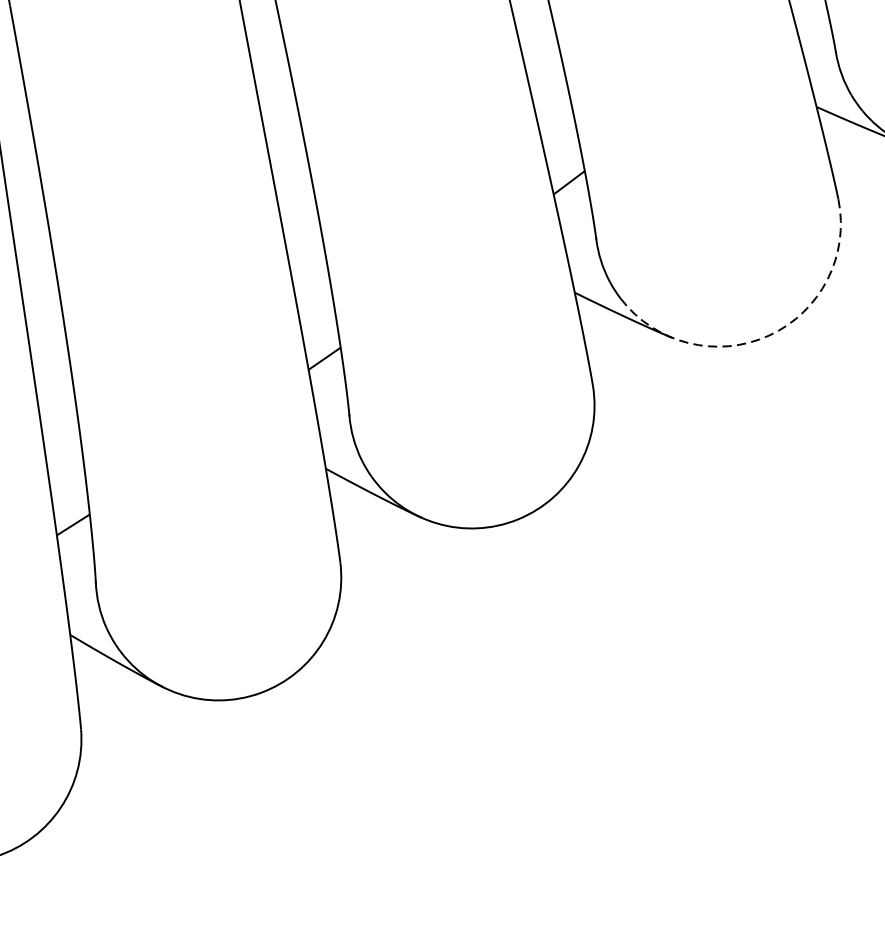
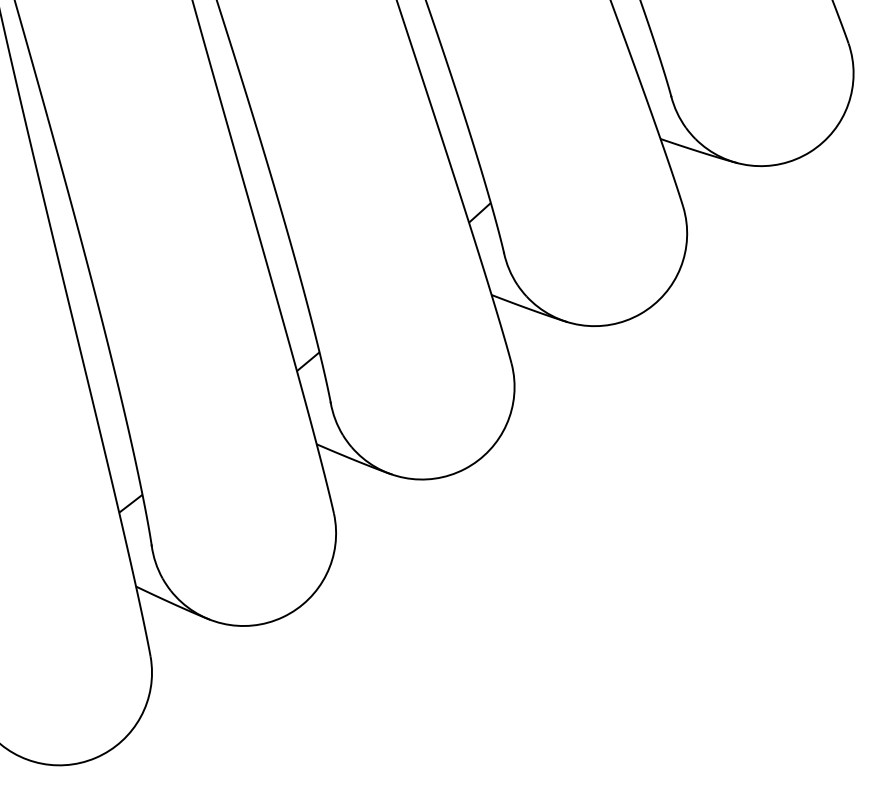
arc: (769, 334) -> (640, 313), dashed -> solid

